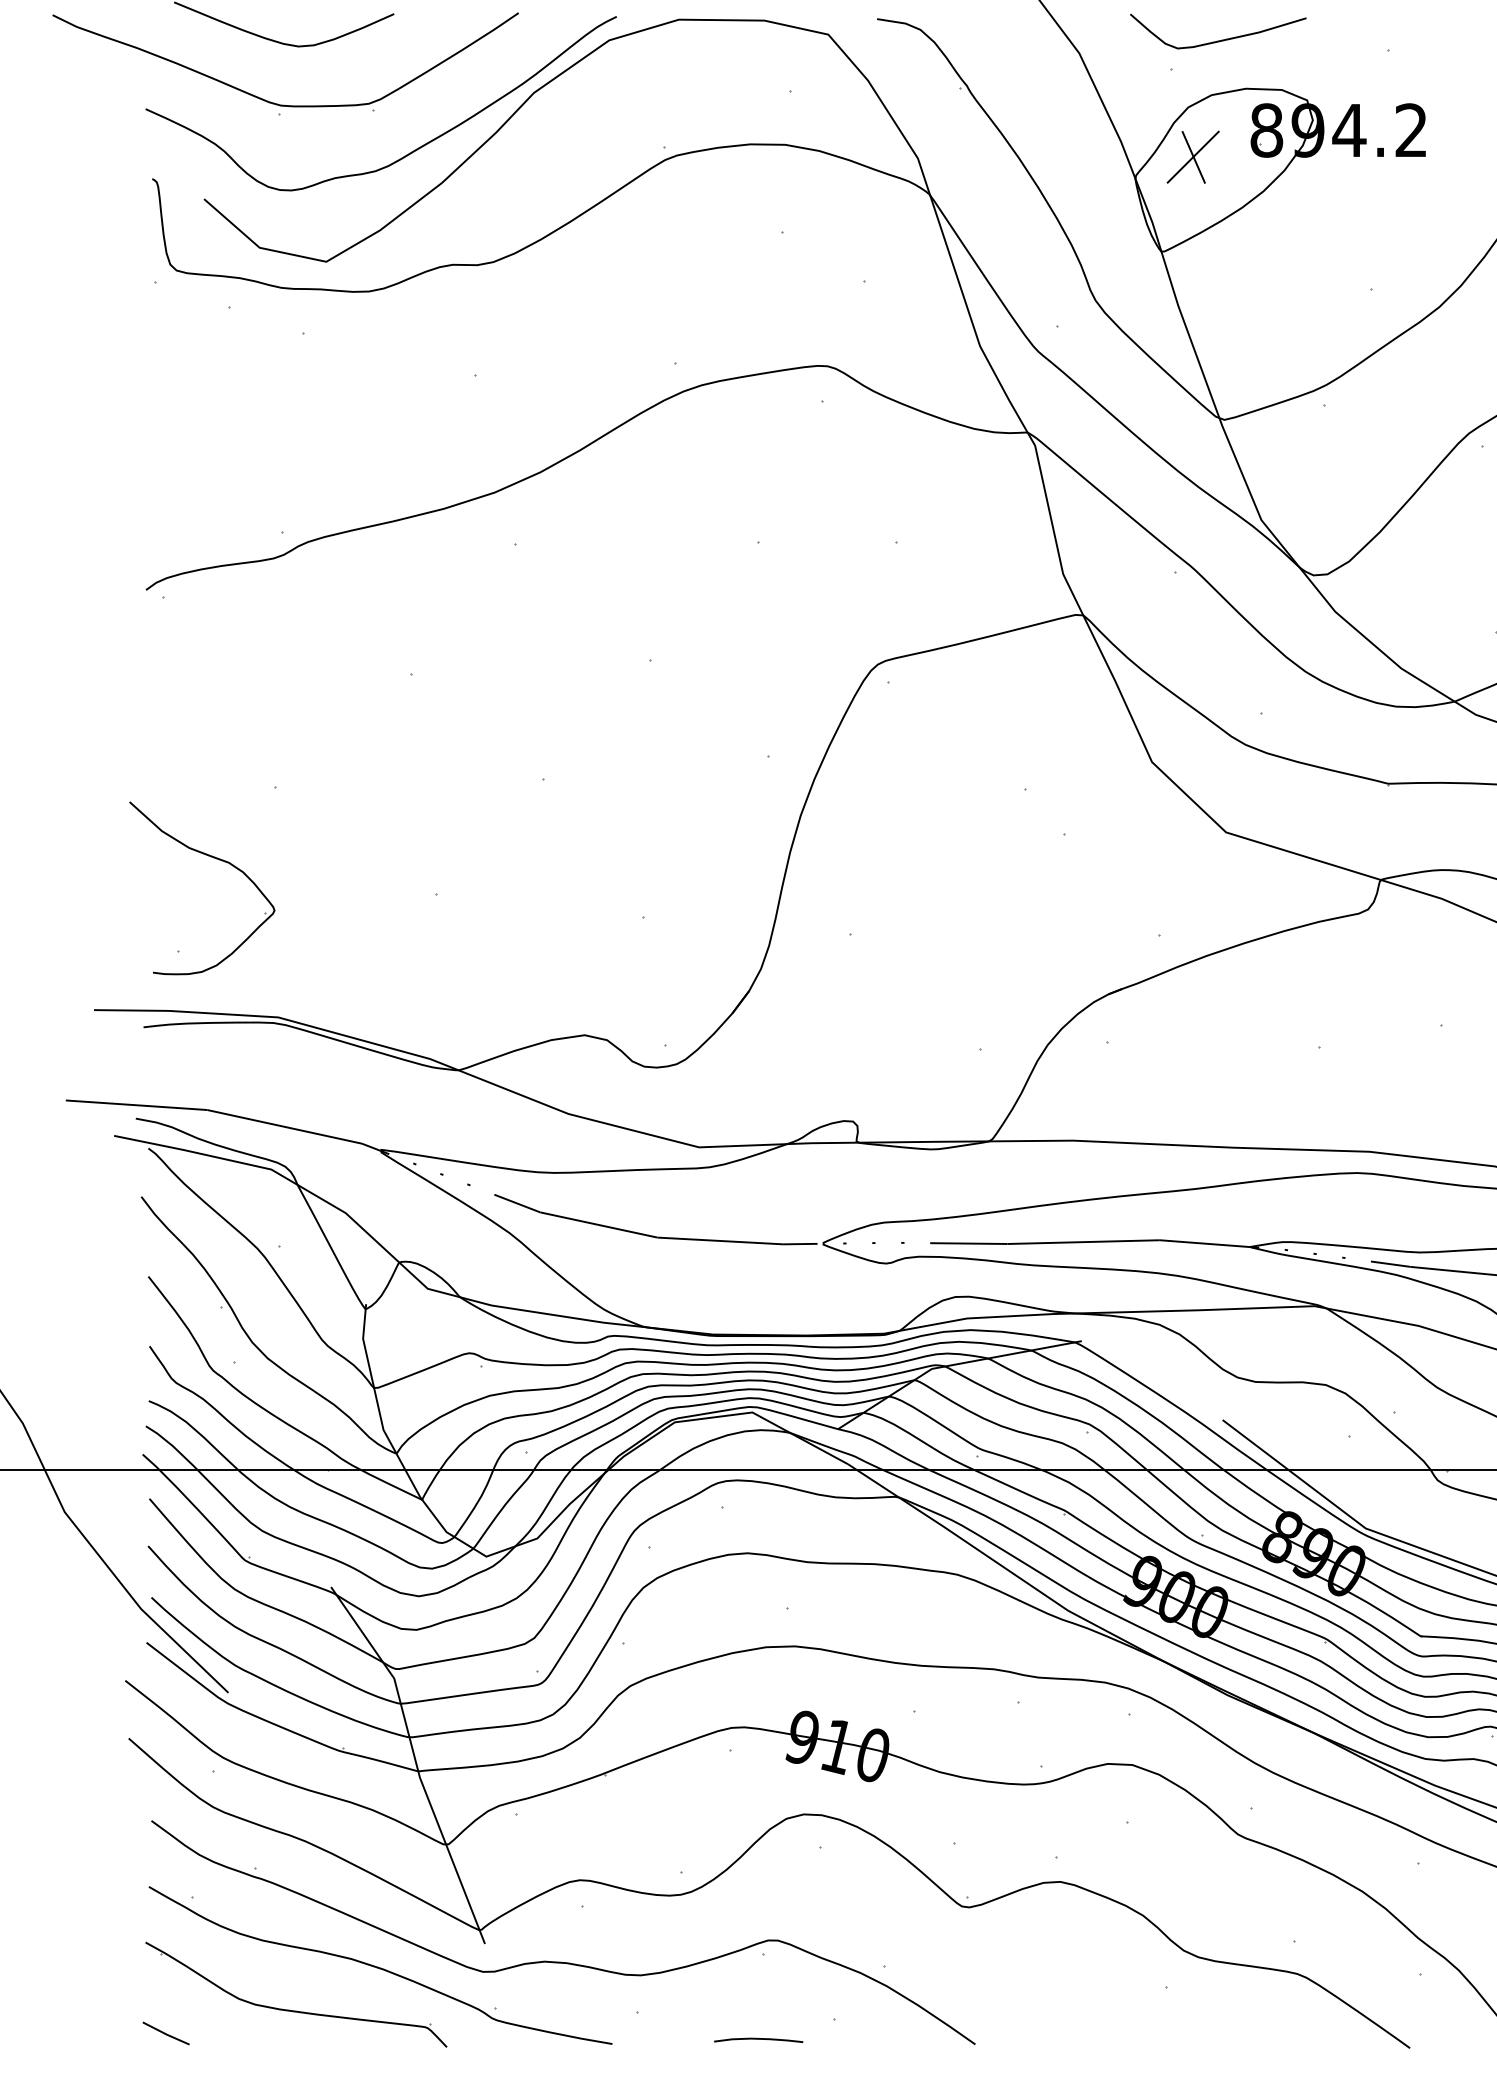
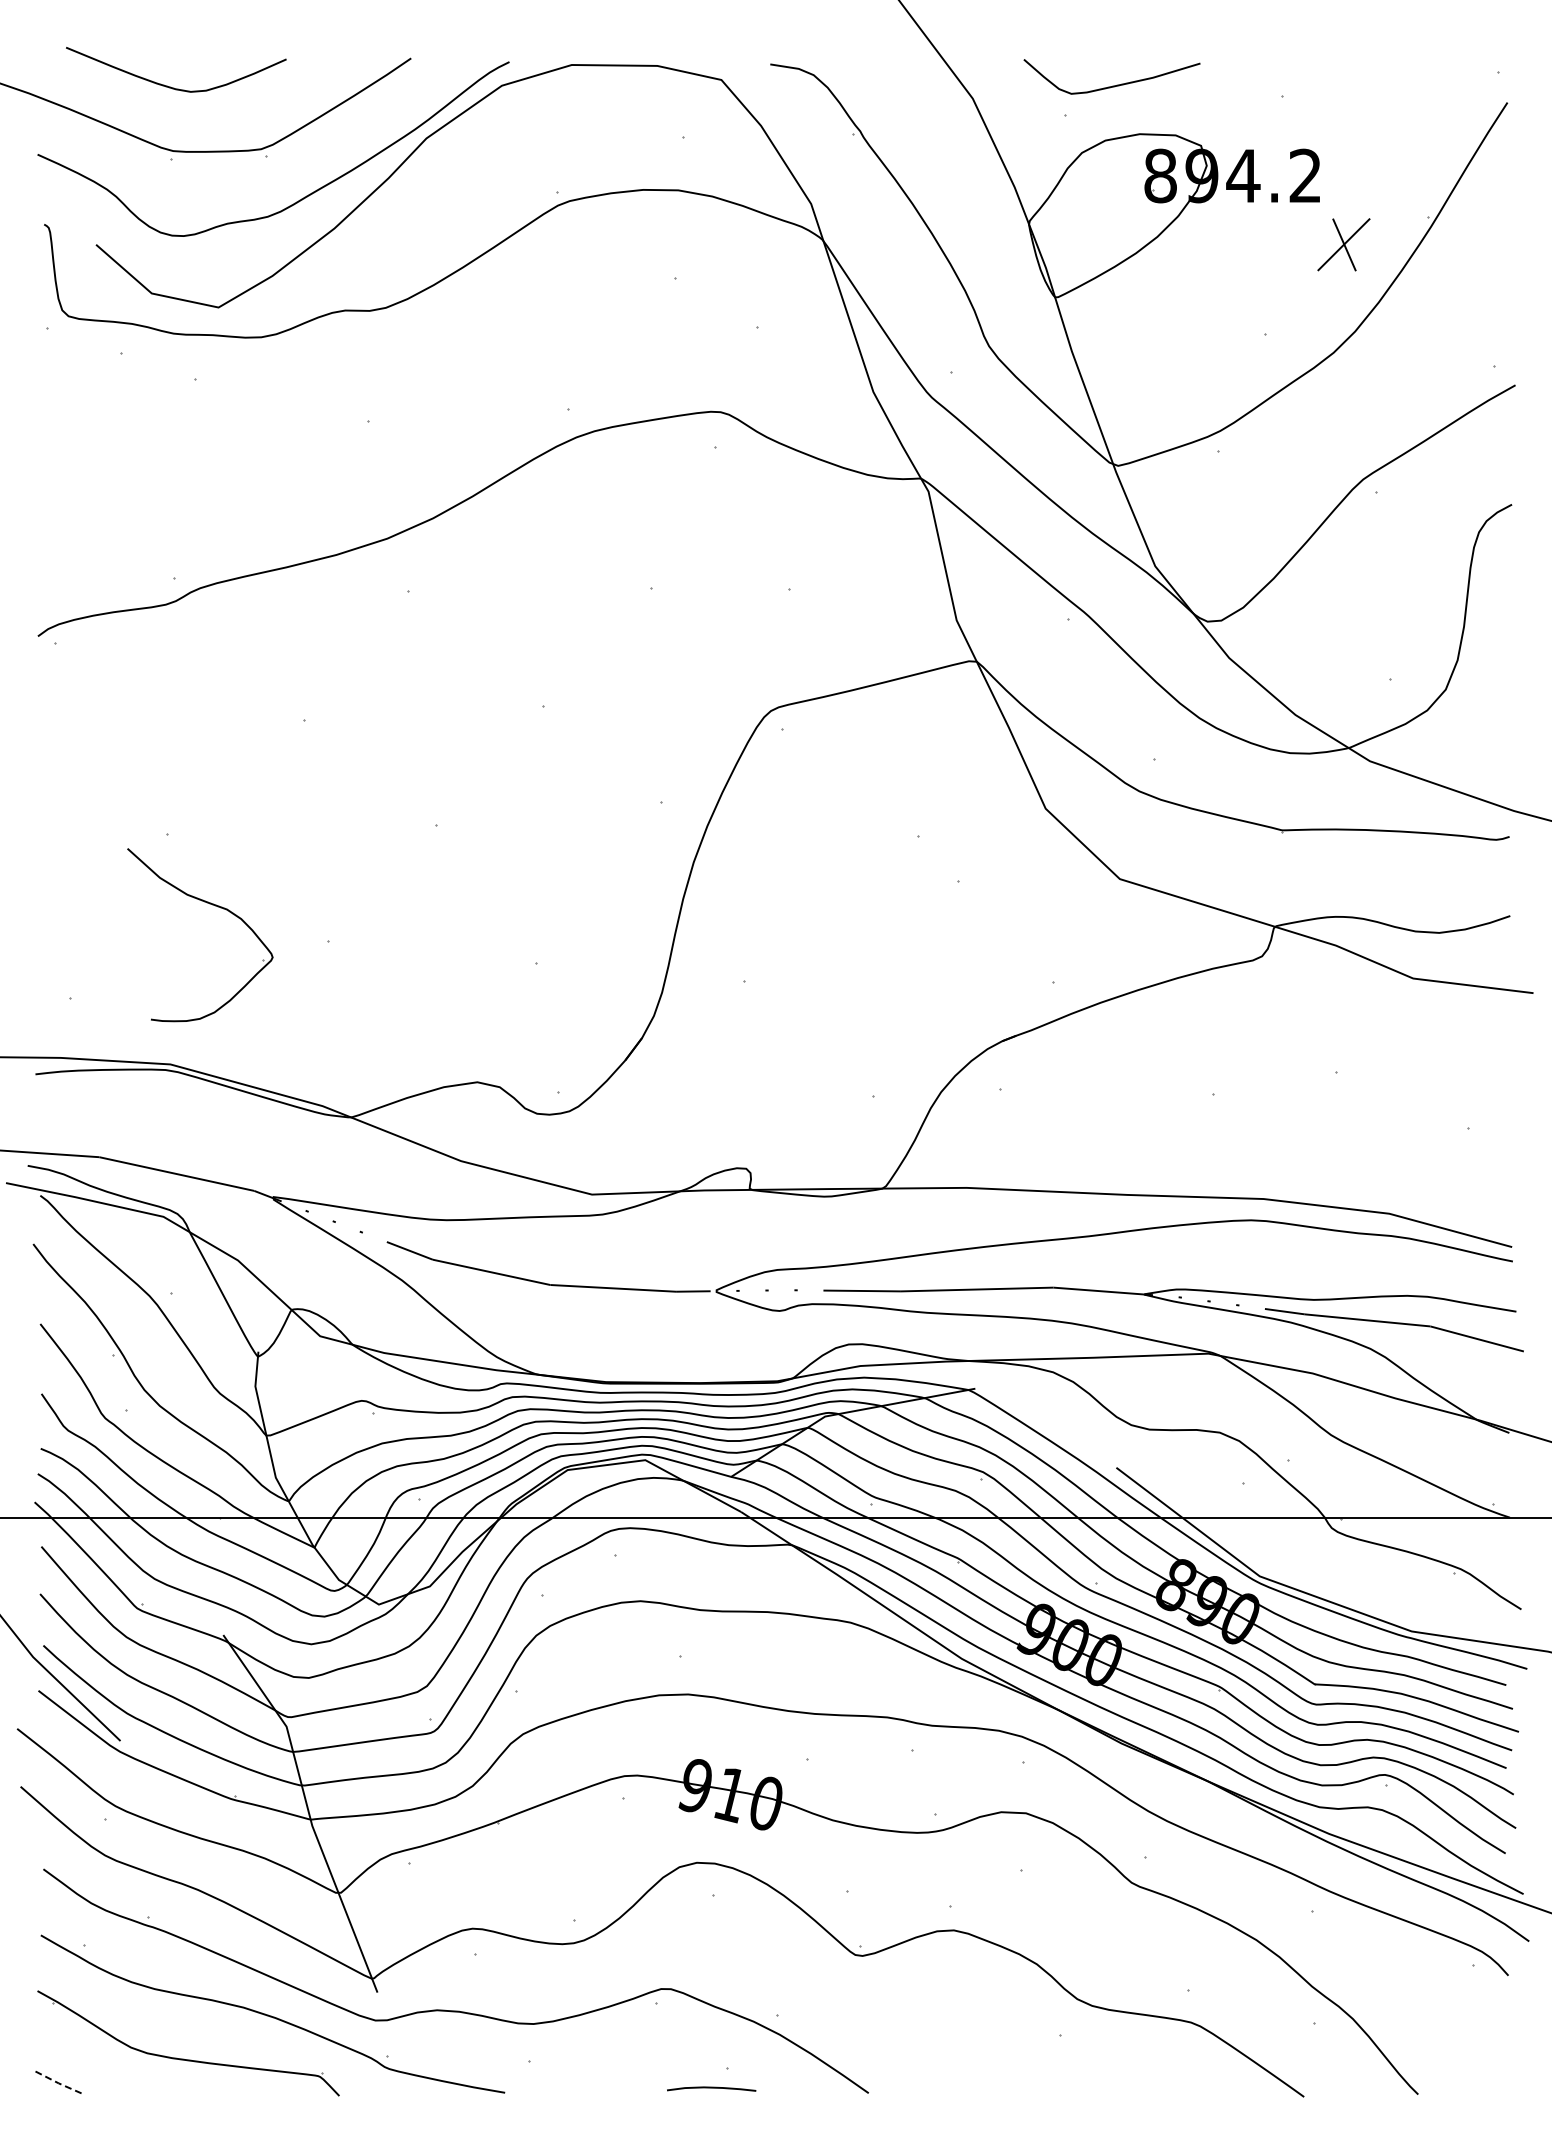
part: (1192, 156) -> (1343, 244), moved
part: (211, 857) -> (209, 904), moved
line: (165, 2033) -> (57, 2082), solid -> dashed
curve: (758, 2039) -> (711, 2088), moved

